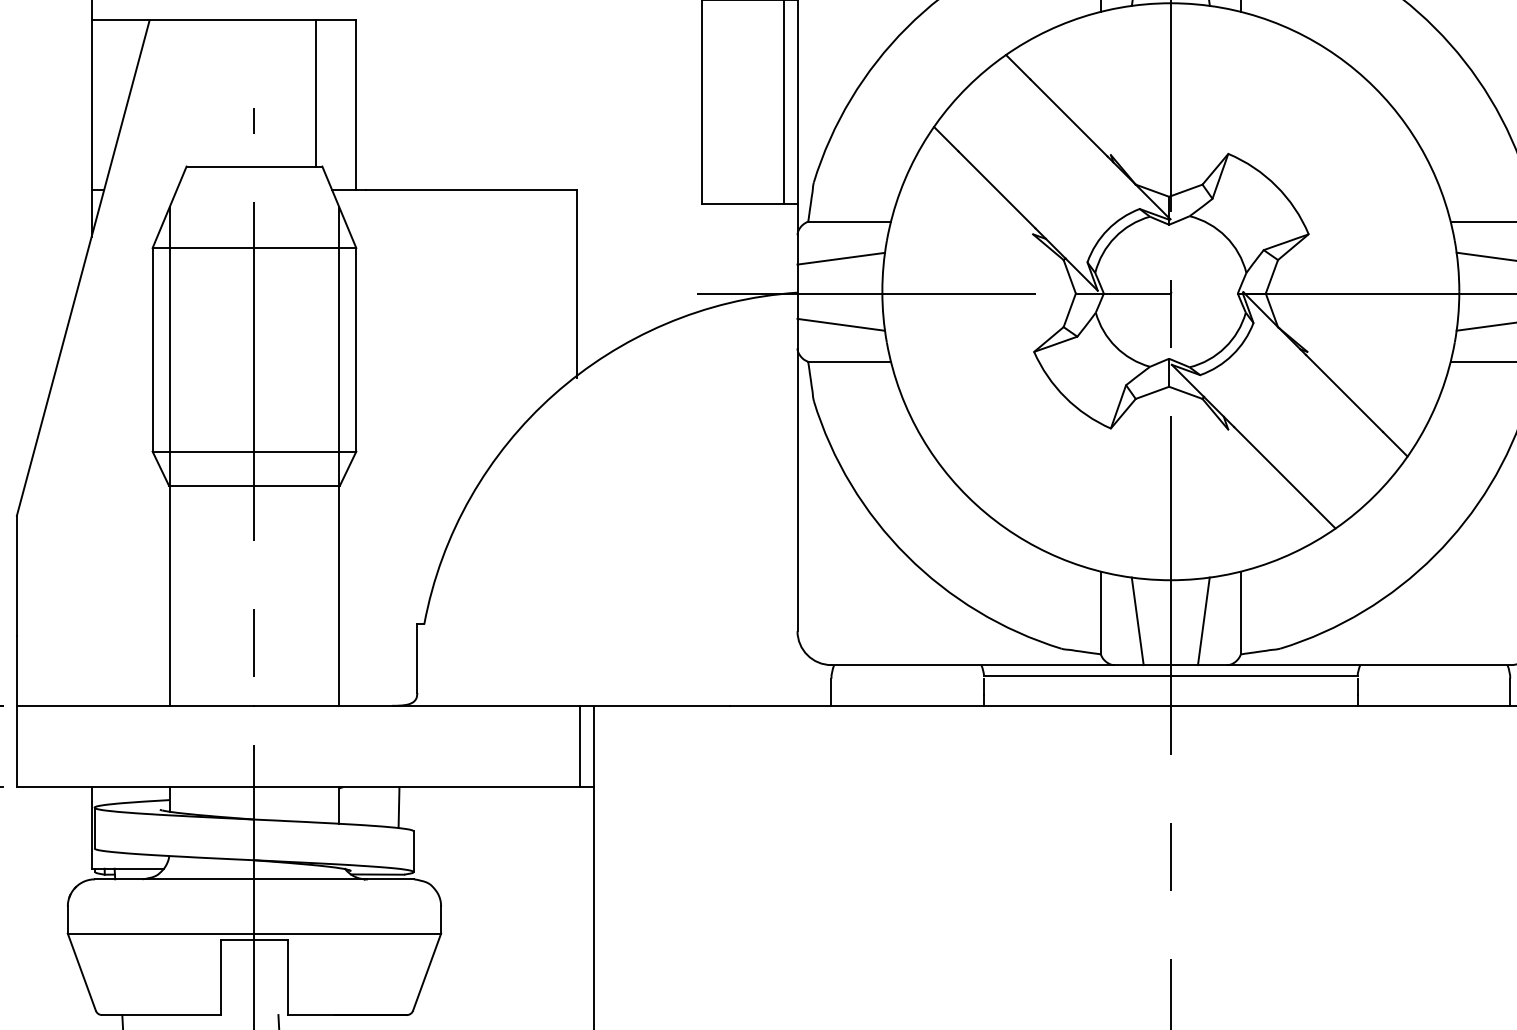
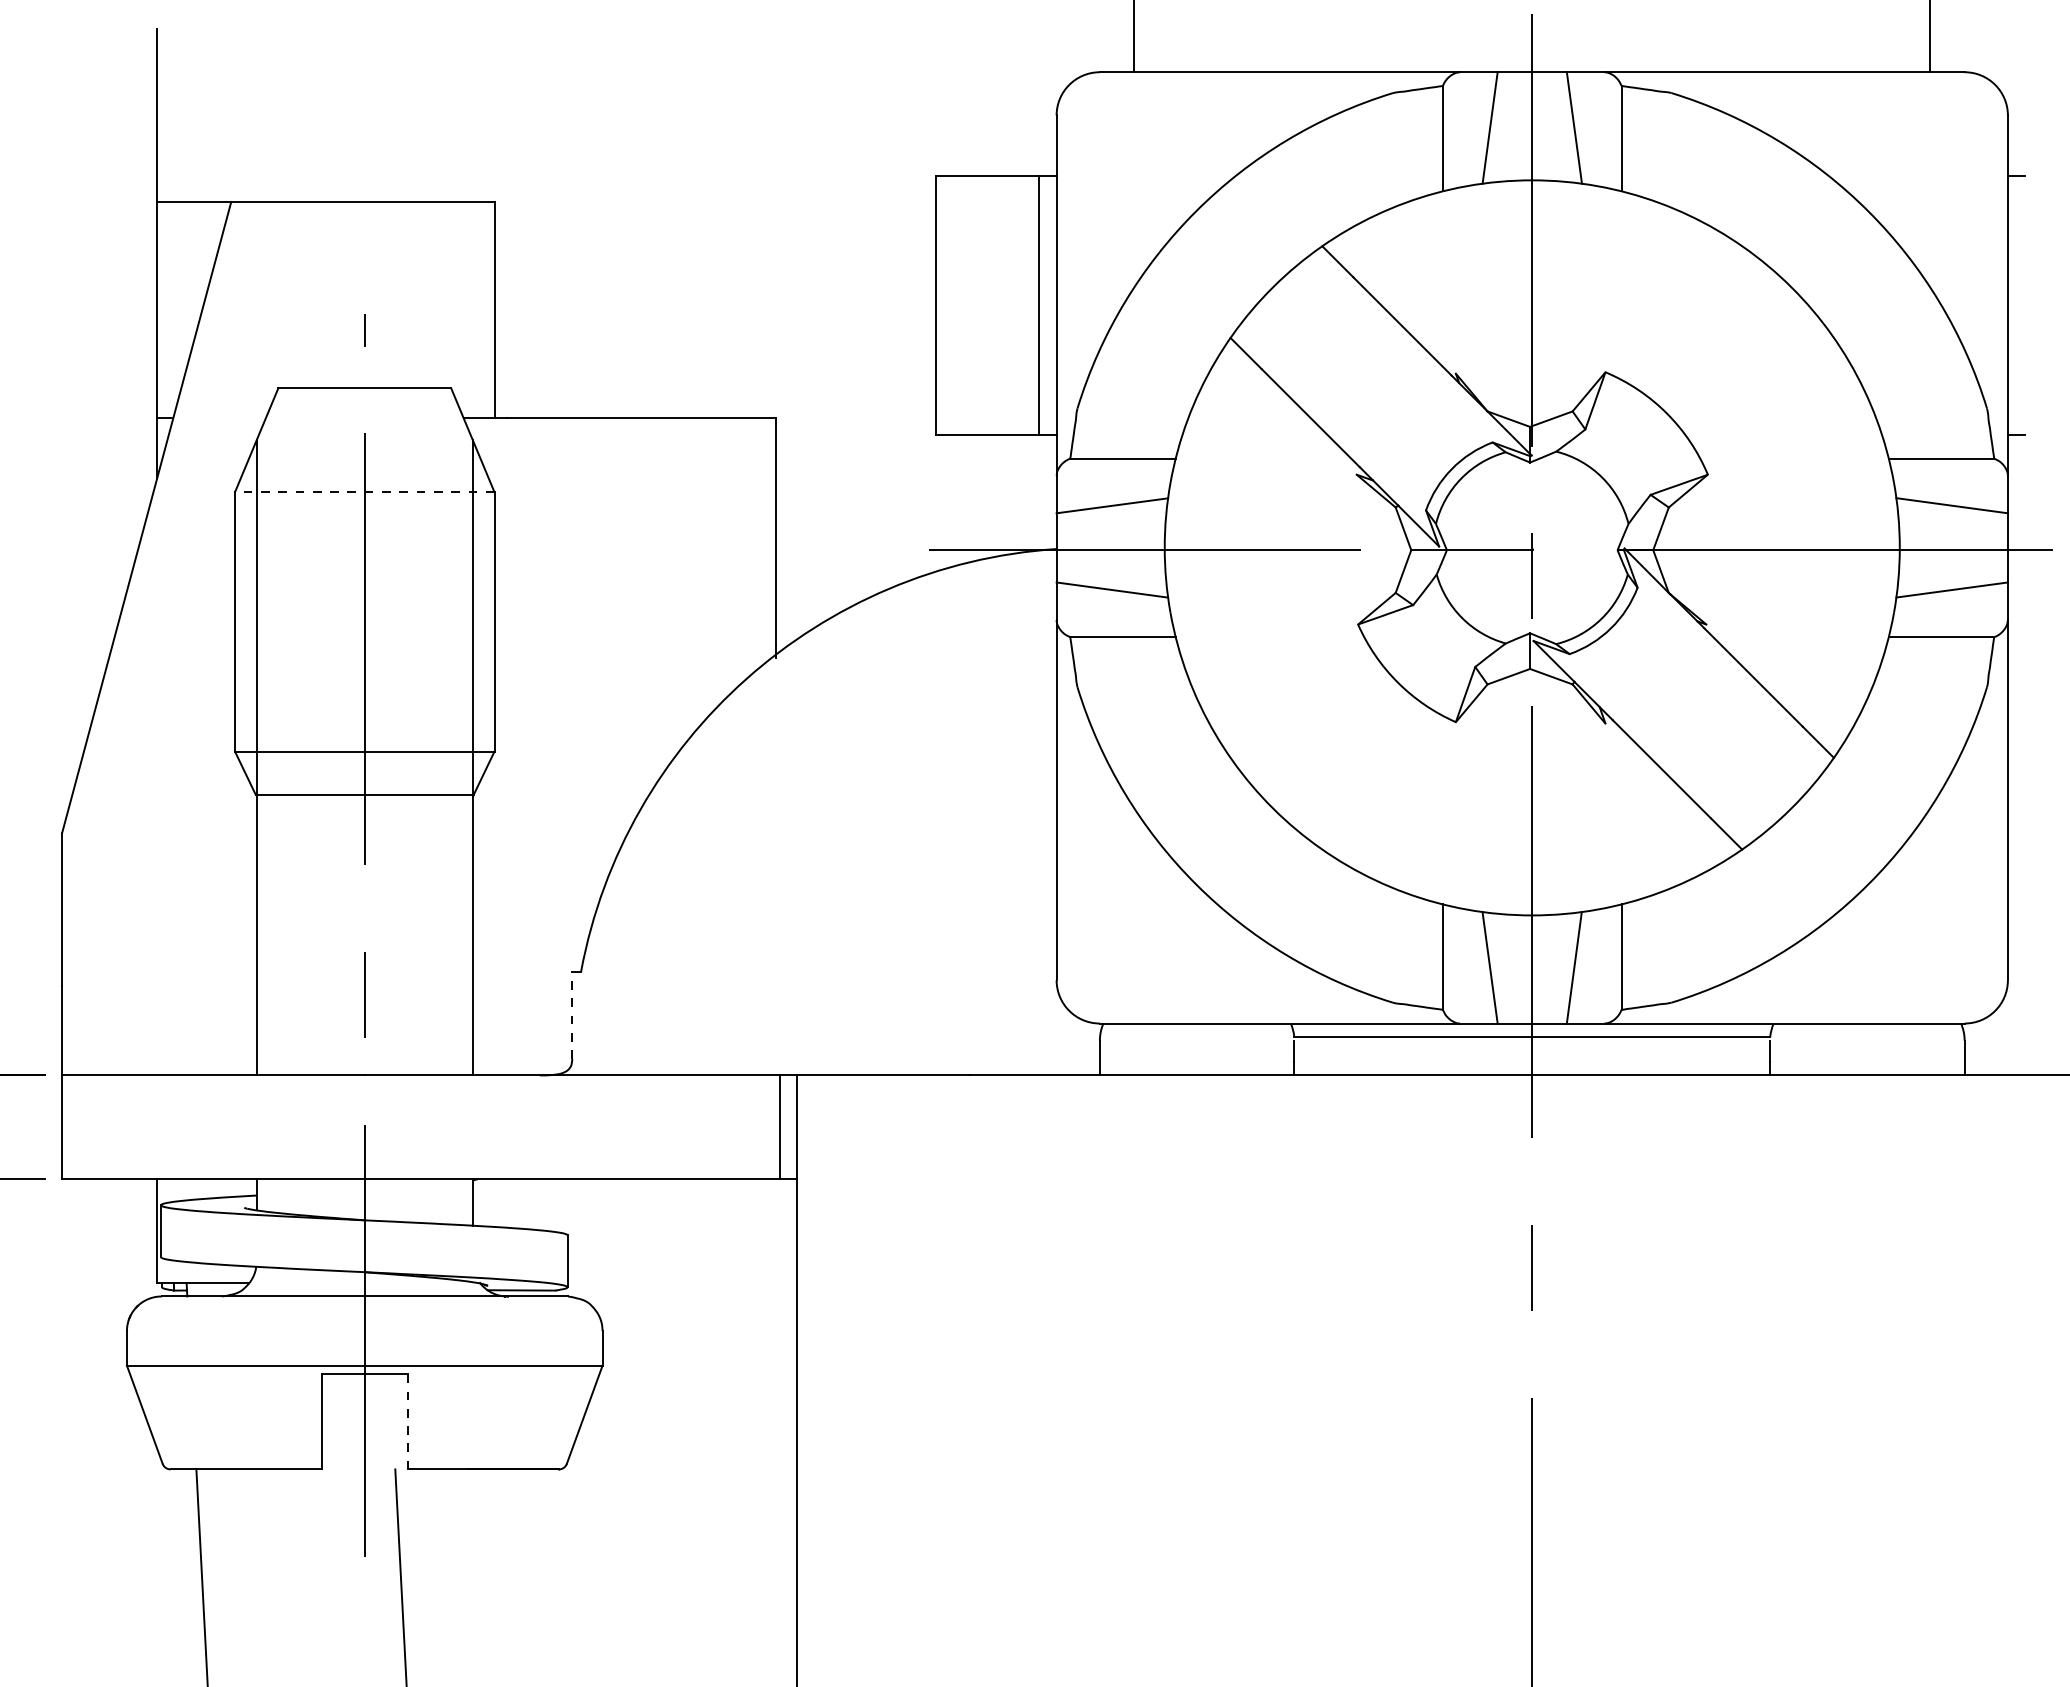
line: (315, 92) -> (442, 294), removed
line: (254, 248) -> (364, 492), solid -> dashed
line: (417, 658) -> (572, 1015), solid -> dashed
line: (398, 807) -> (548, 1205), removed
line: (288, 977) -> (408, 1421), solid -> dashed

